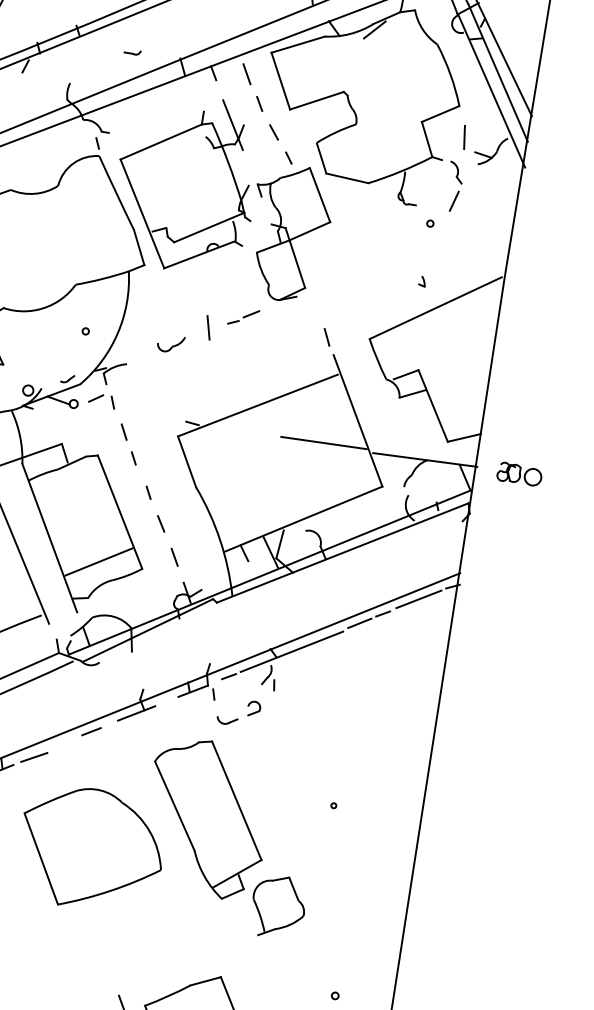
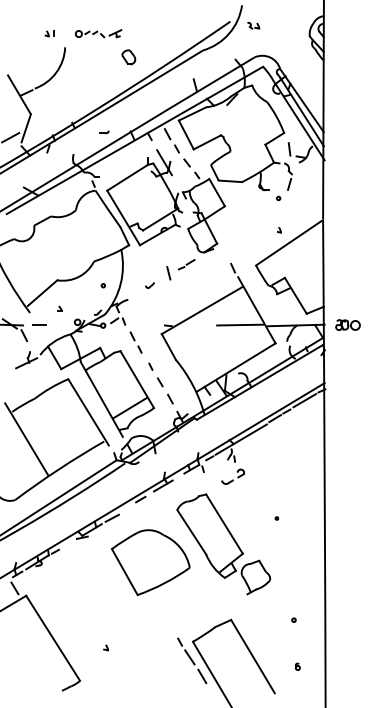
part: (169, 344) -> (149, 285), size x0.6
part: (237, 711) -> (232, 476), moved

